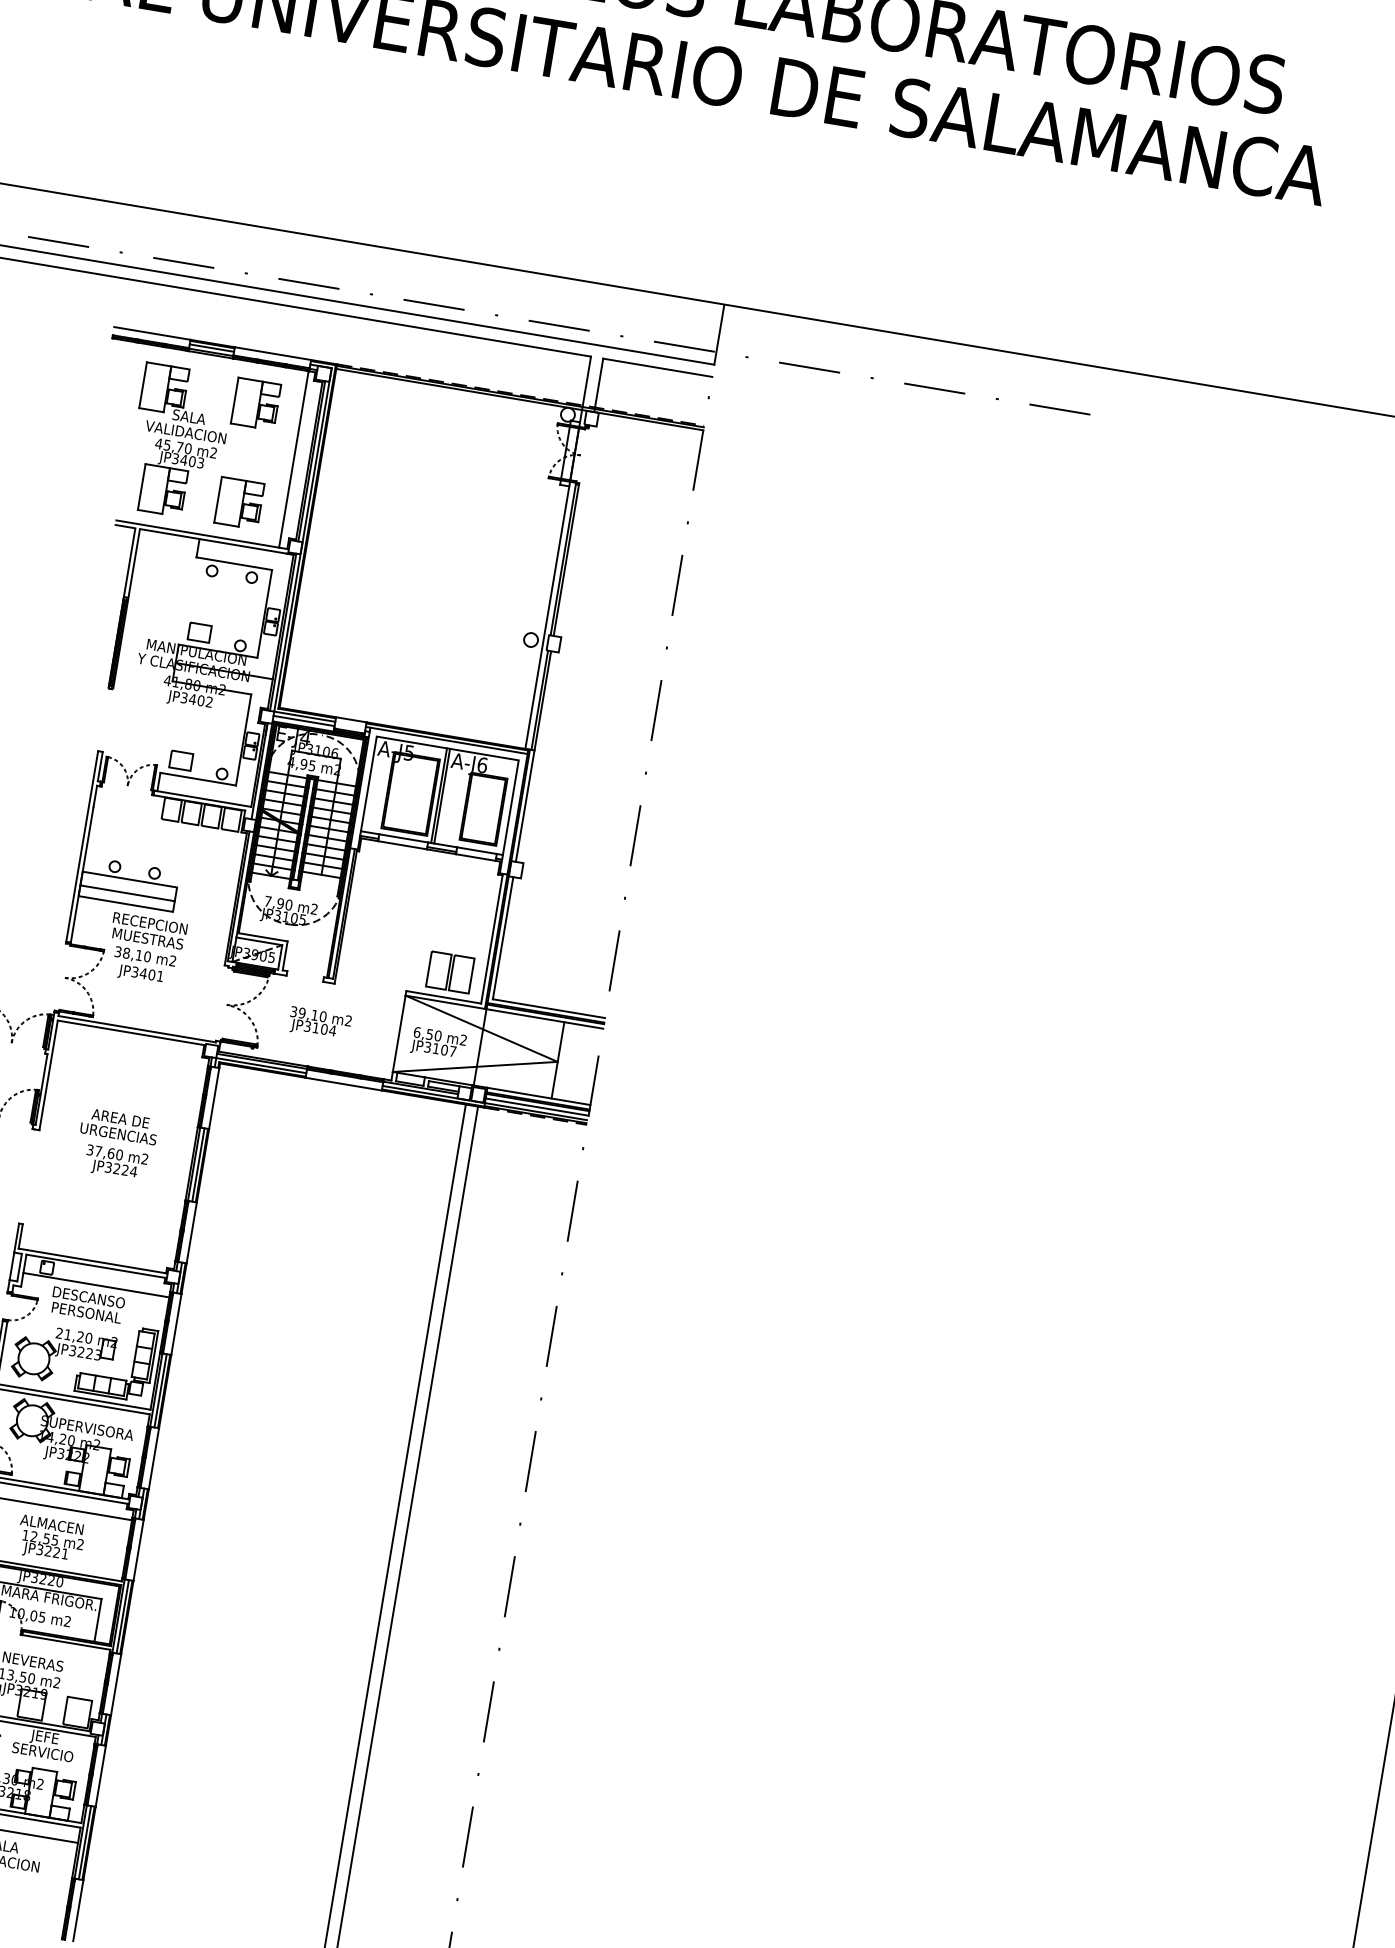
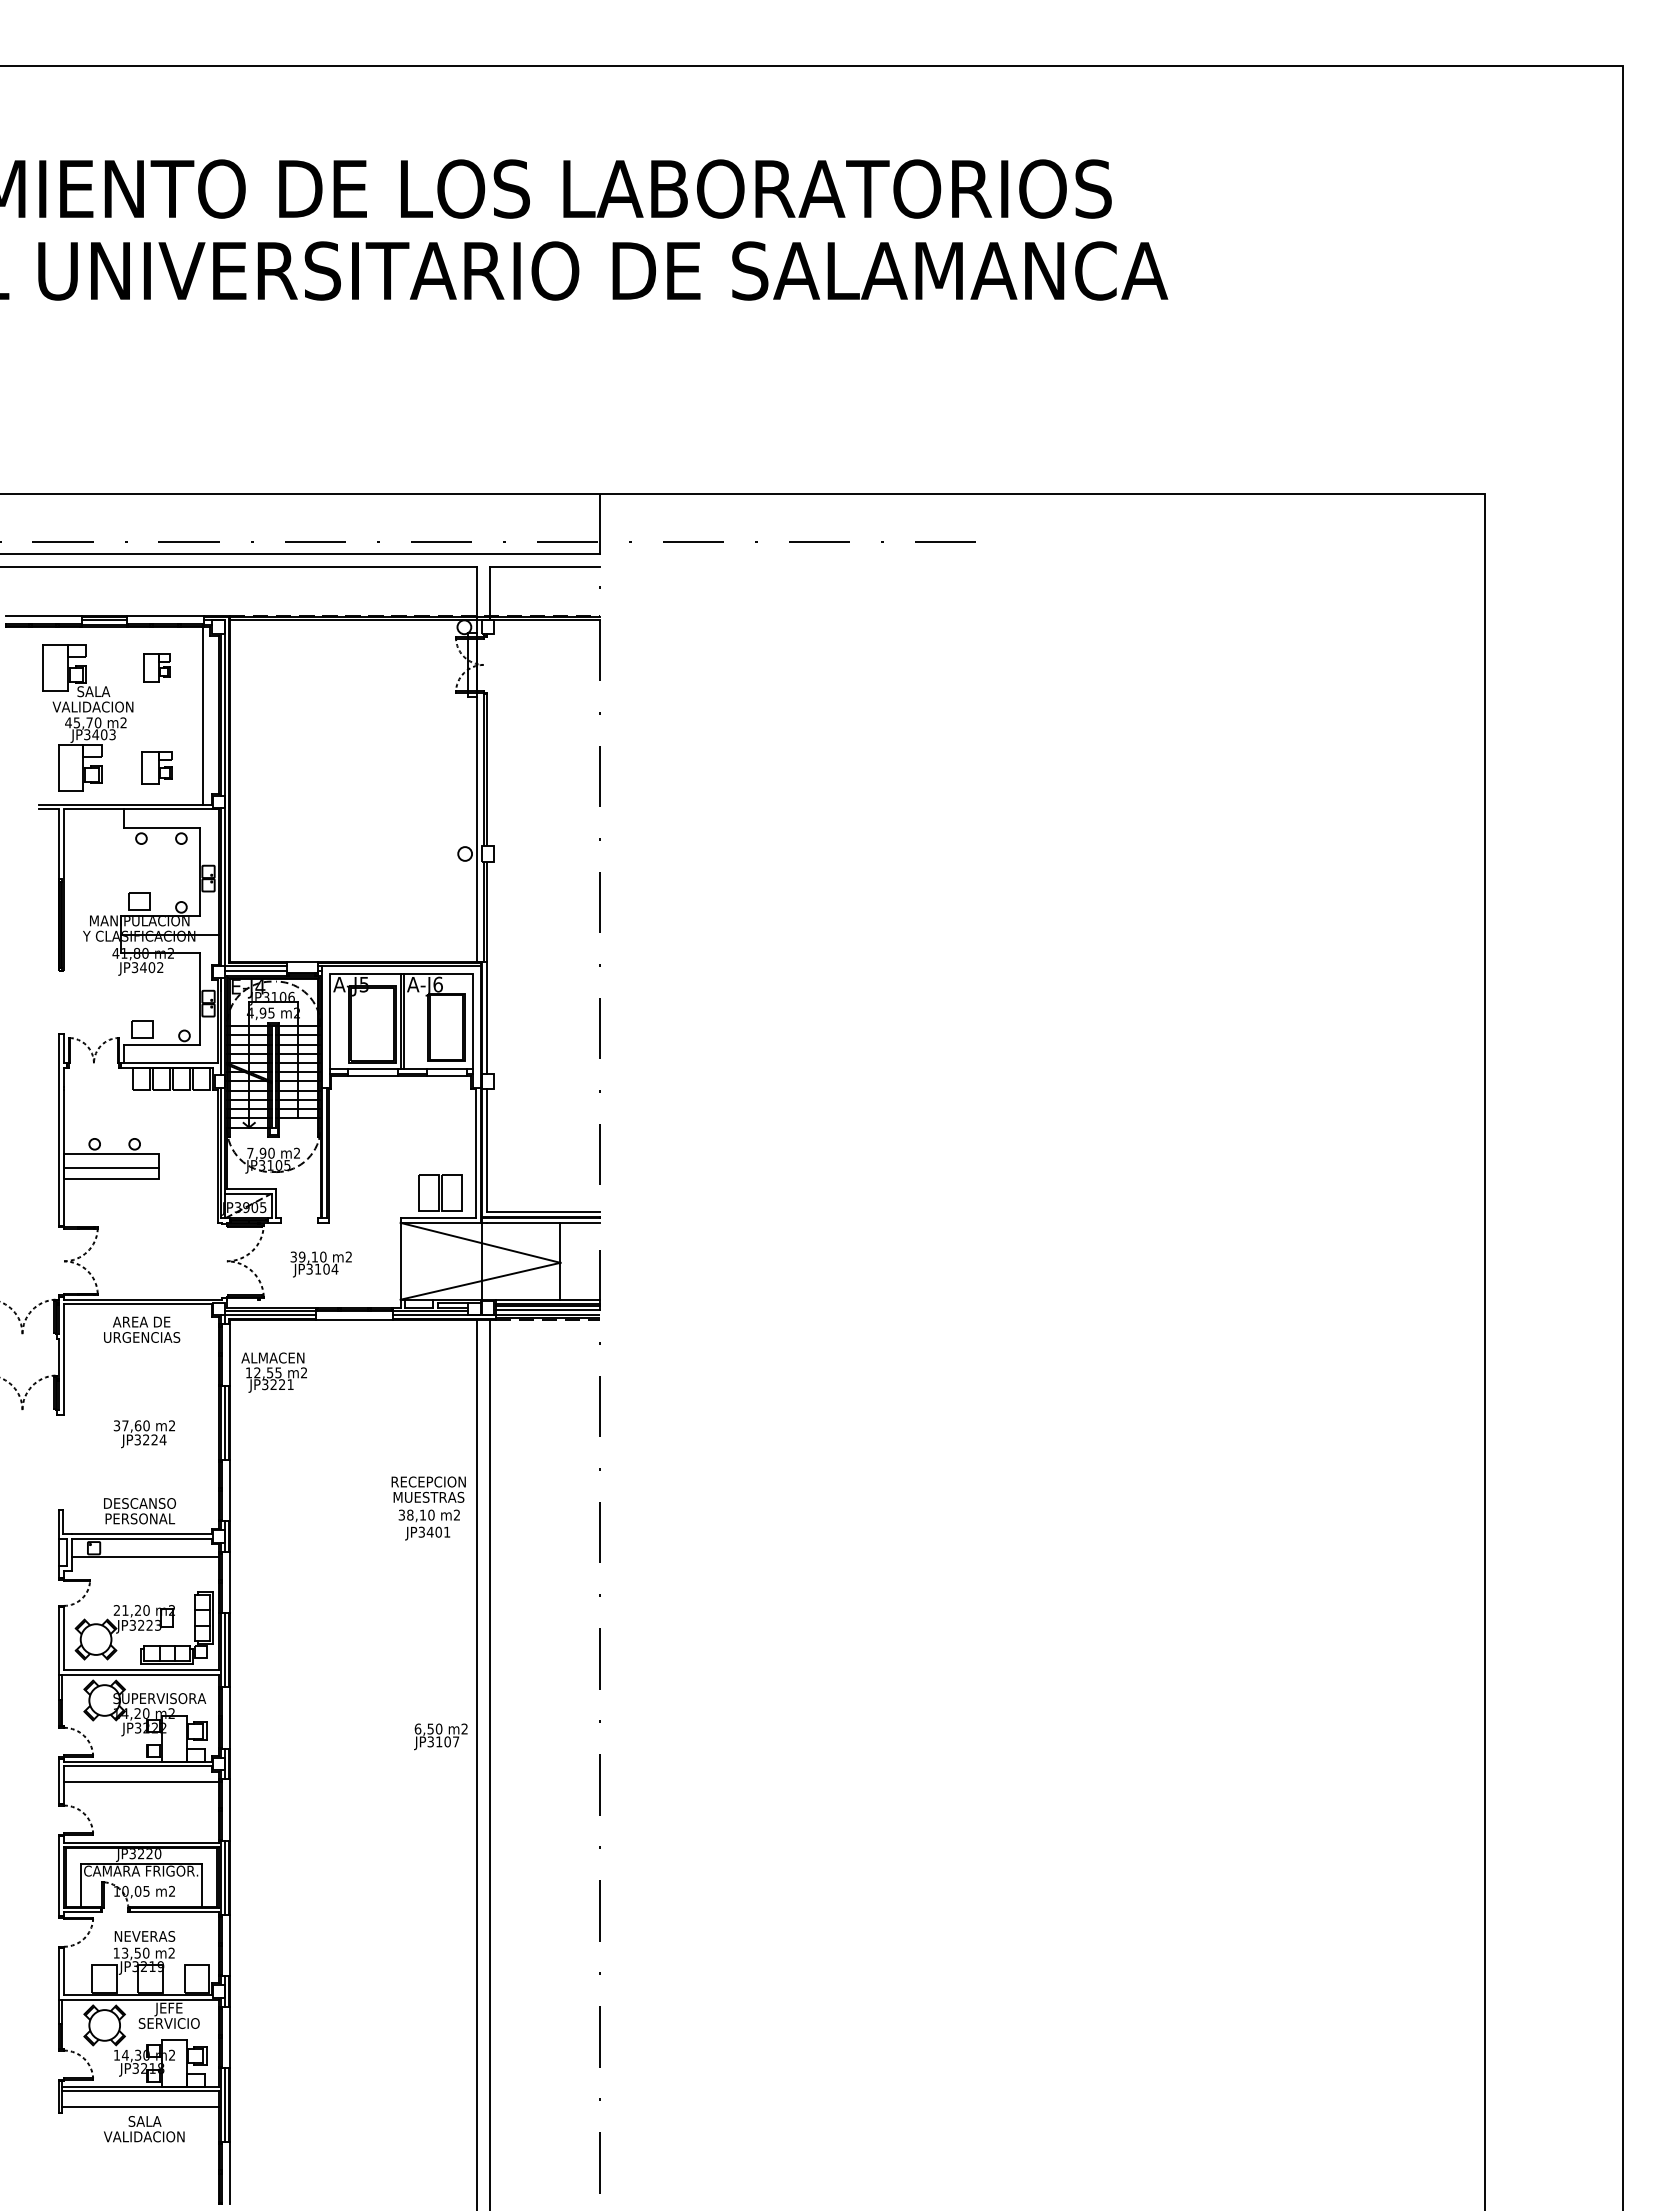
part: (256, 403) -> (157, 667), size x0.6
part: (239, 503) -> (157, 767), size x0.7
text: (145, 949) -> (428, 1508), moved
text: (438, 1043) -> (440, 1736), moved
text: (120, 1126) -> (142, 1329), moved
text: (87, 1305) -> (139, 1511), moved
text: (50, 1539) -> (273, 1372), moved

